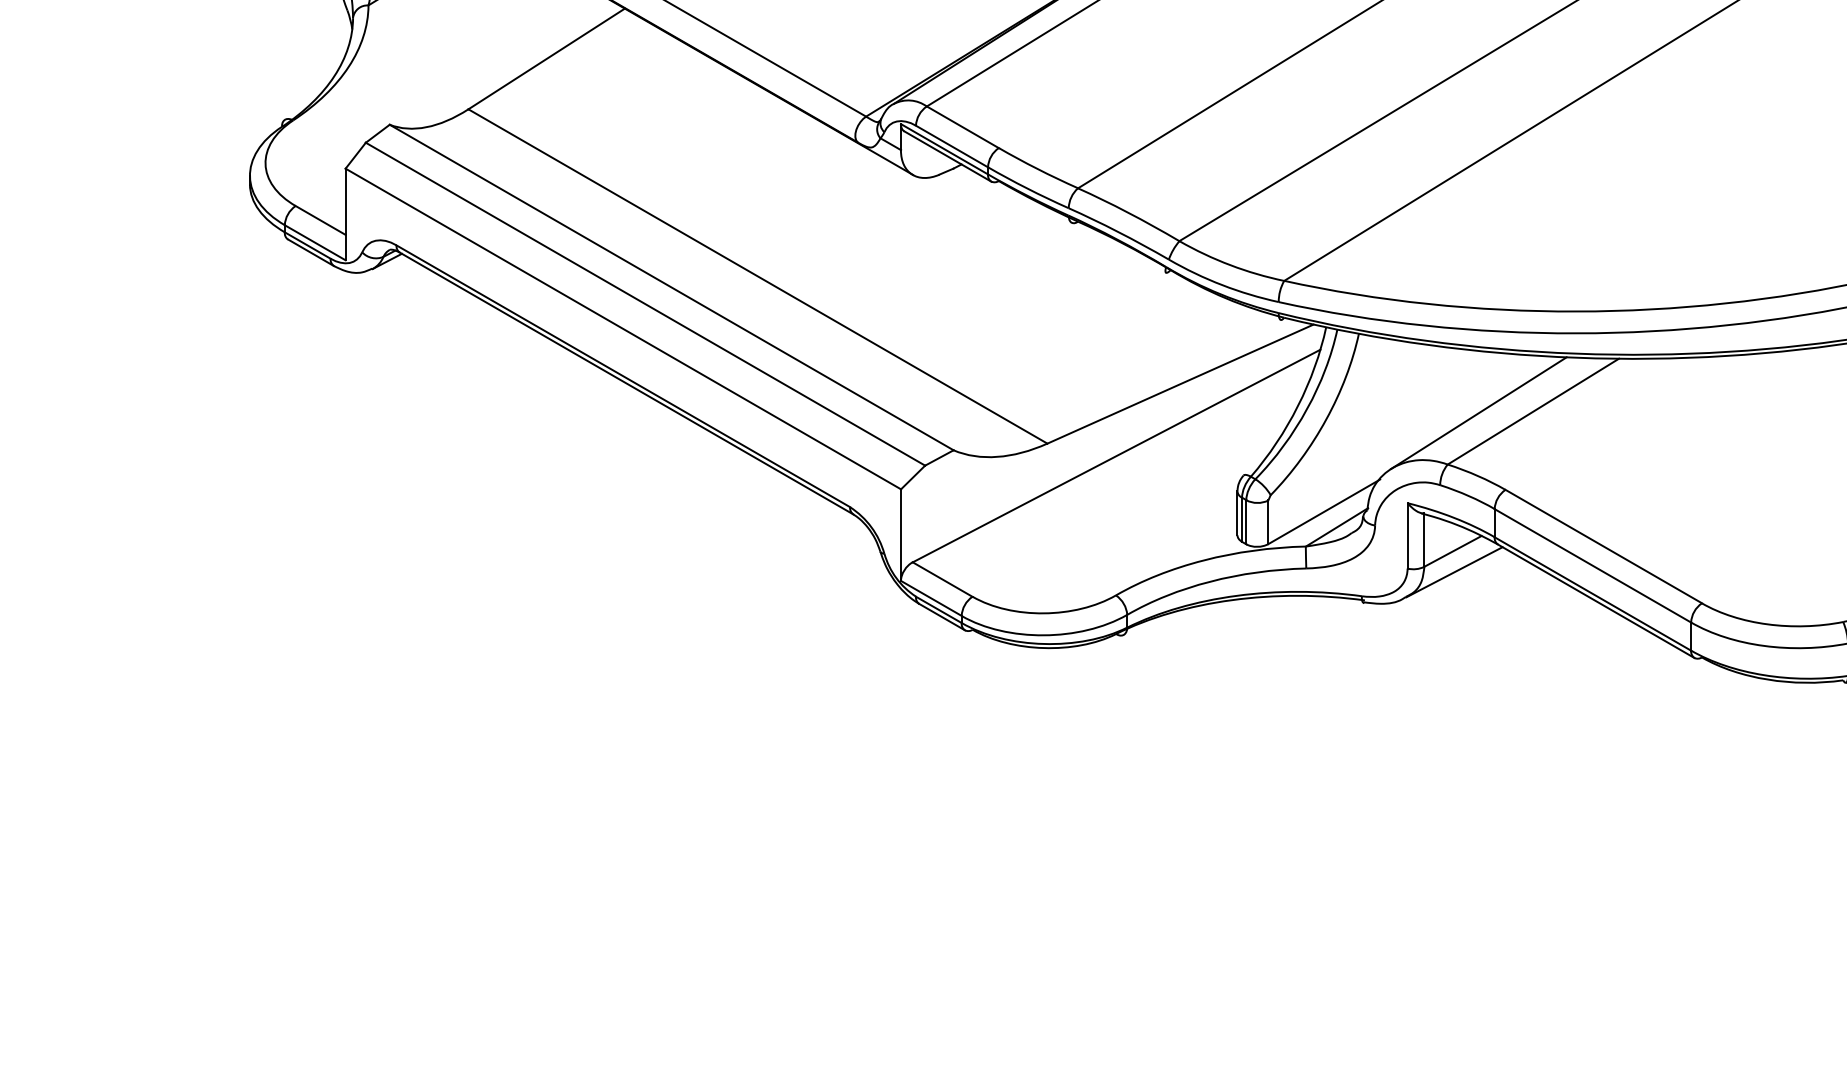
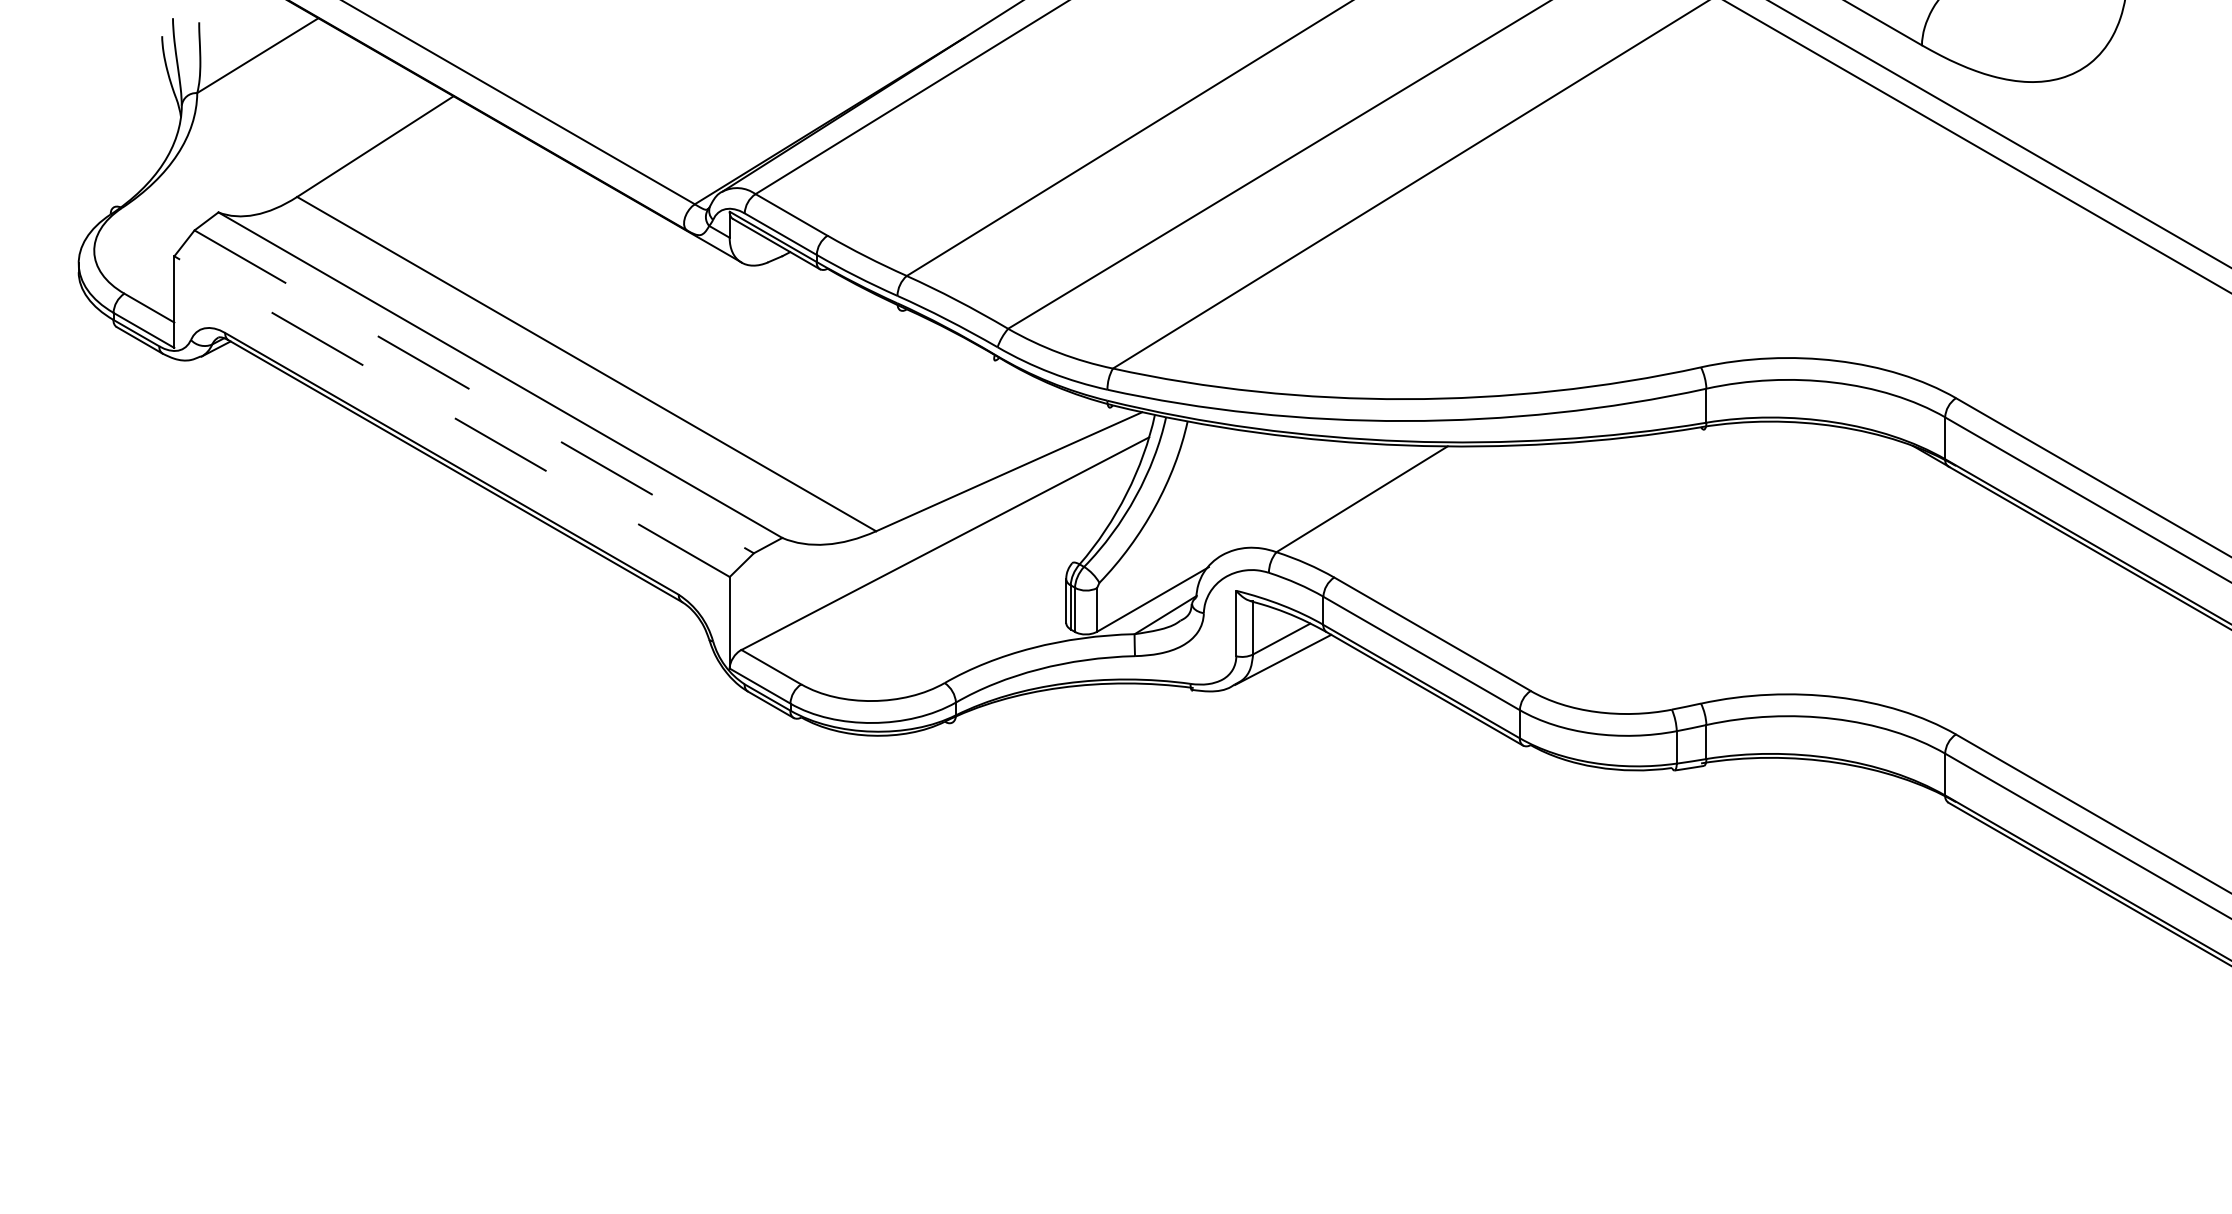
line: (645, 303) -> (474, 391), solid -> dashed
line: (623, 328) -> (452, 416), solid -> dashed
line: (1478, 412) -> (1307, 500), removed

